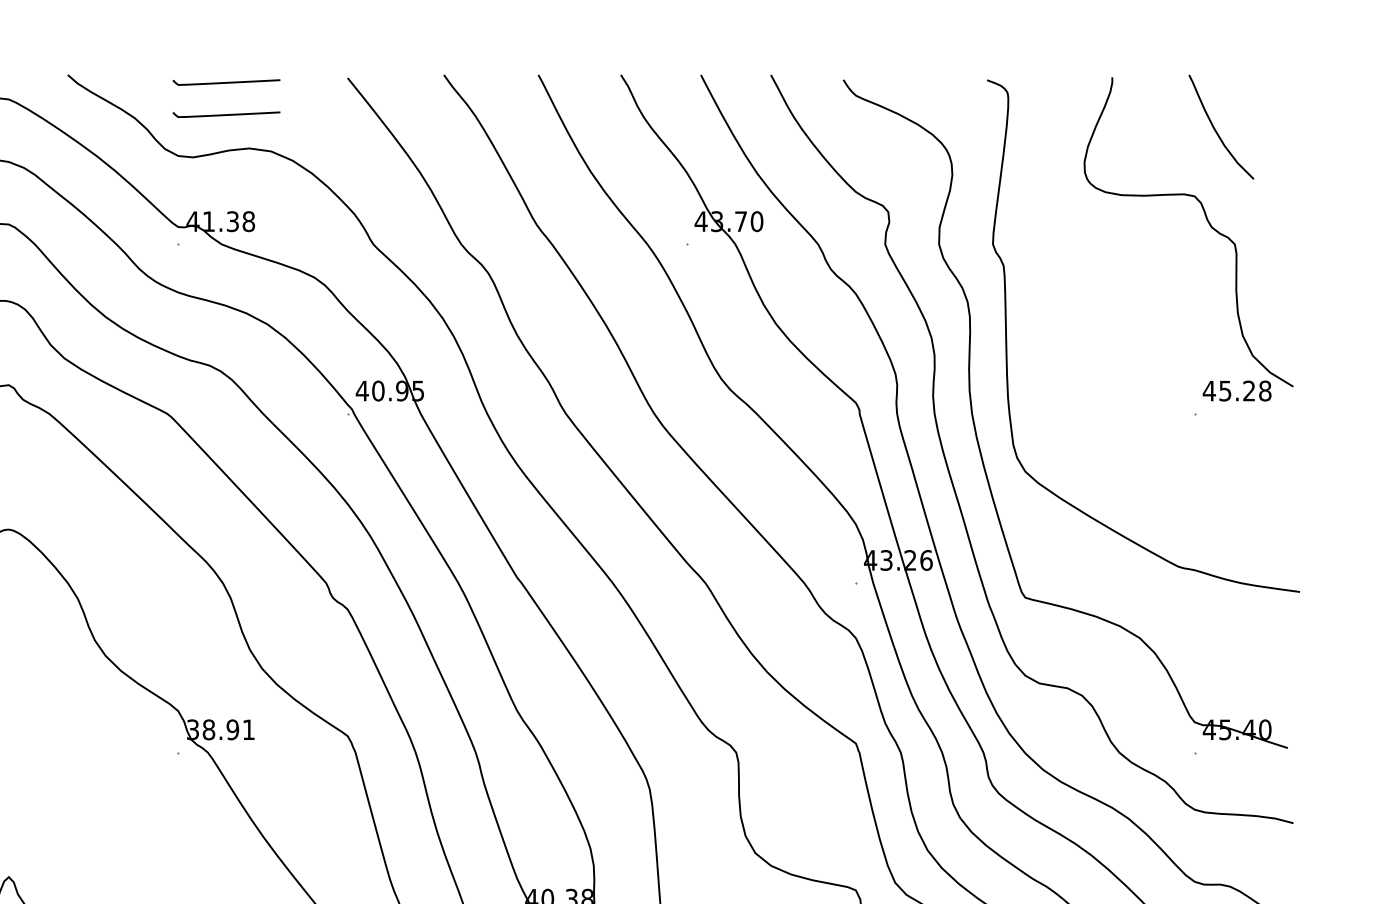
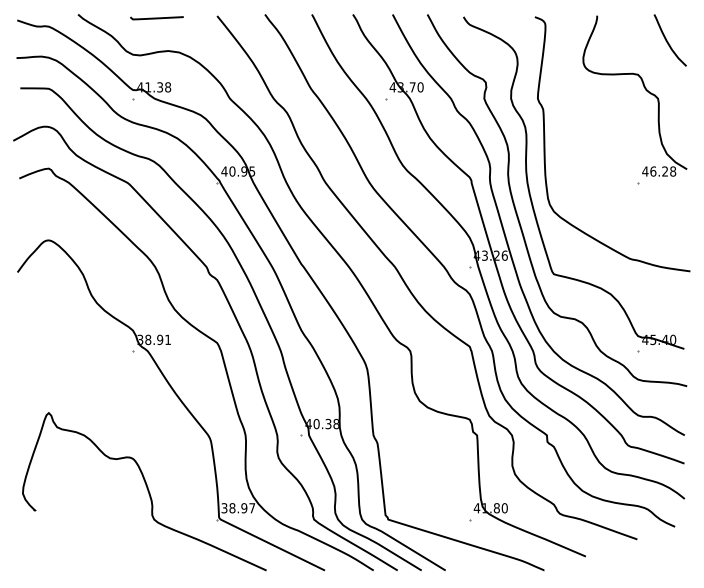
curve: (225, 115) -> (156, 34), removed
curve: (1217, 129) -> (668, 41), moved
text: (1225, 390) -> (653, 171), 45.28 -> 46.28

